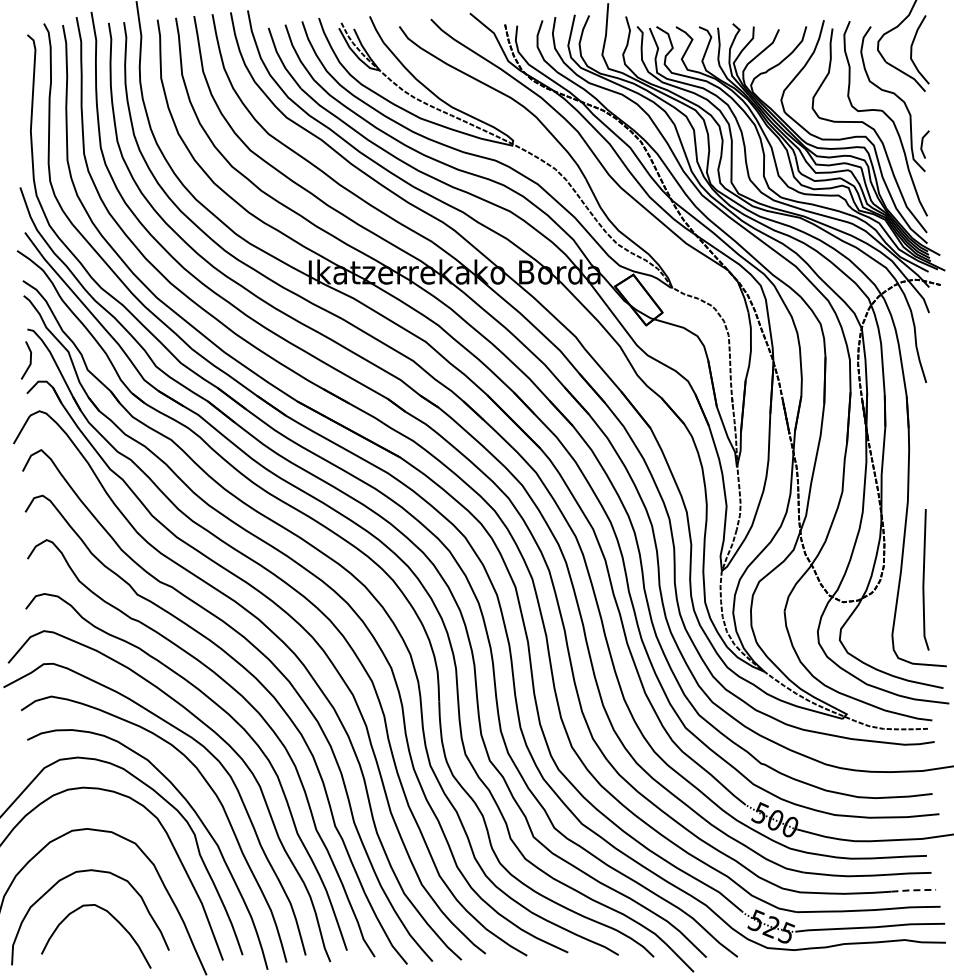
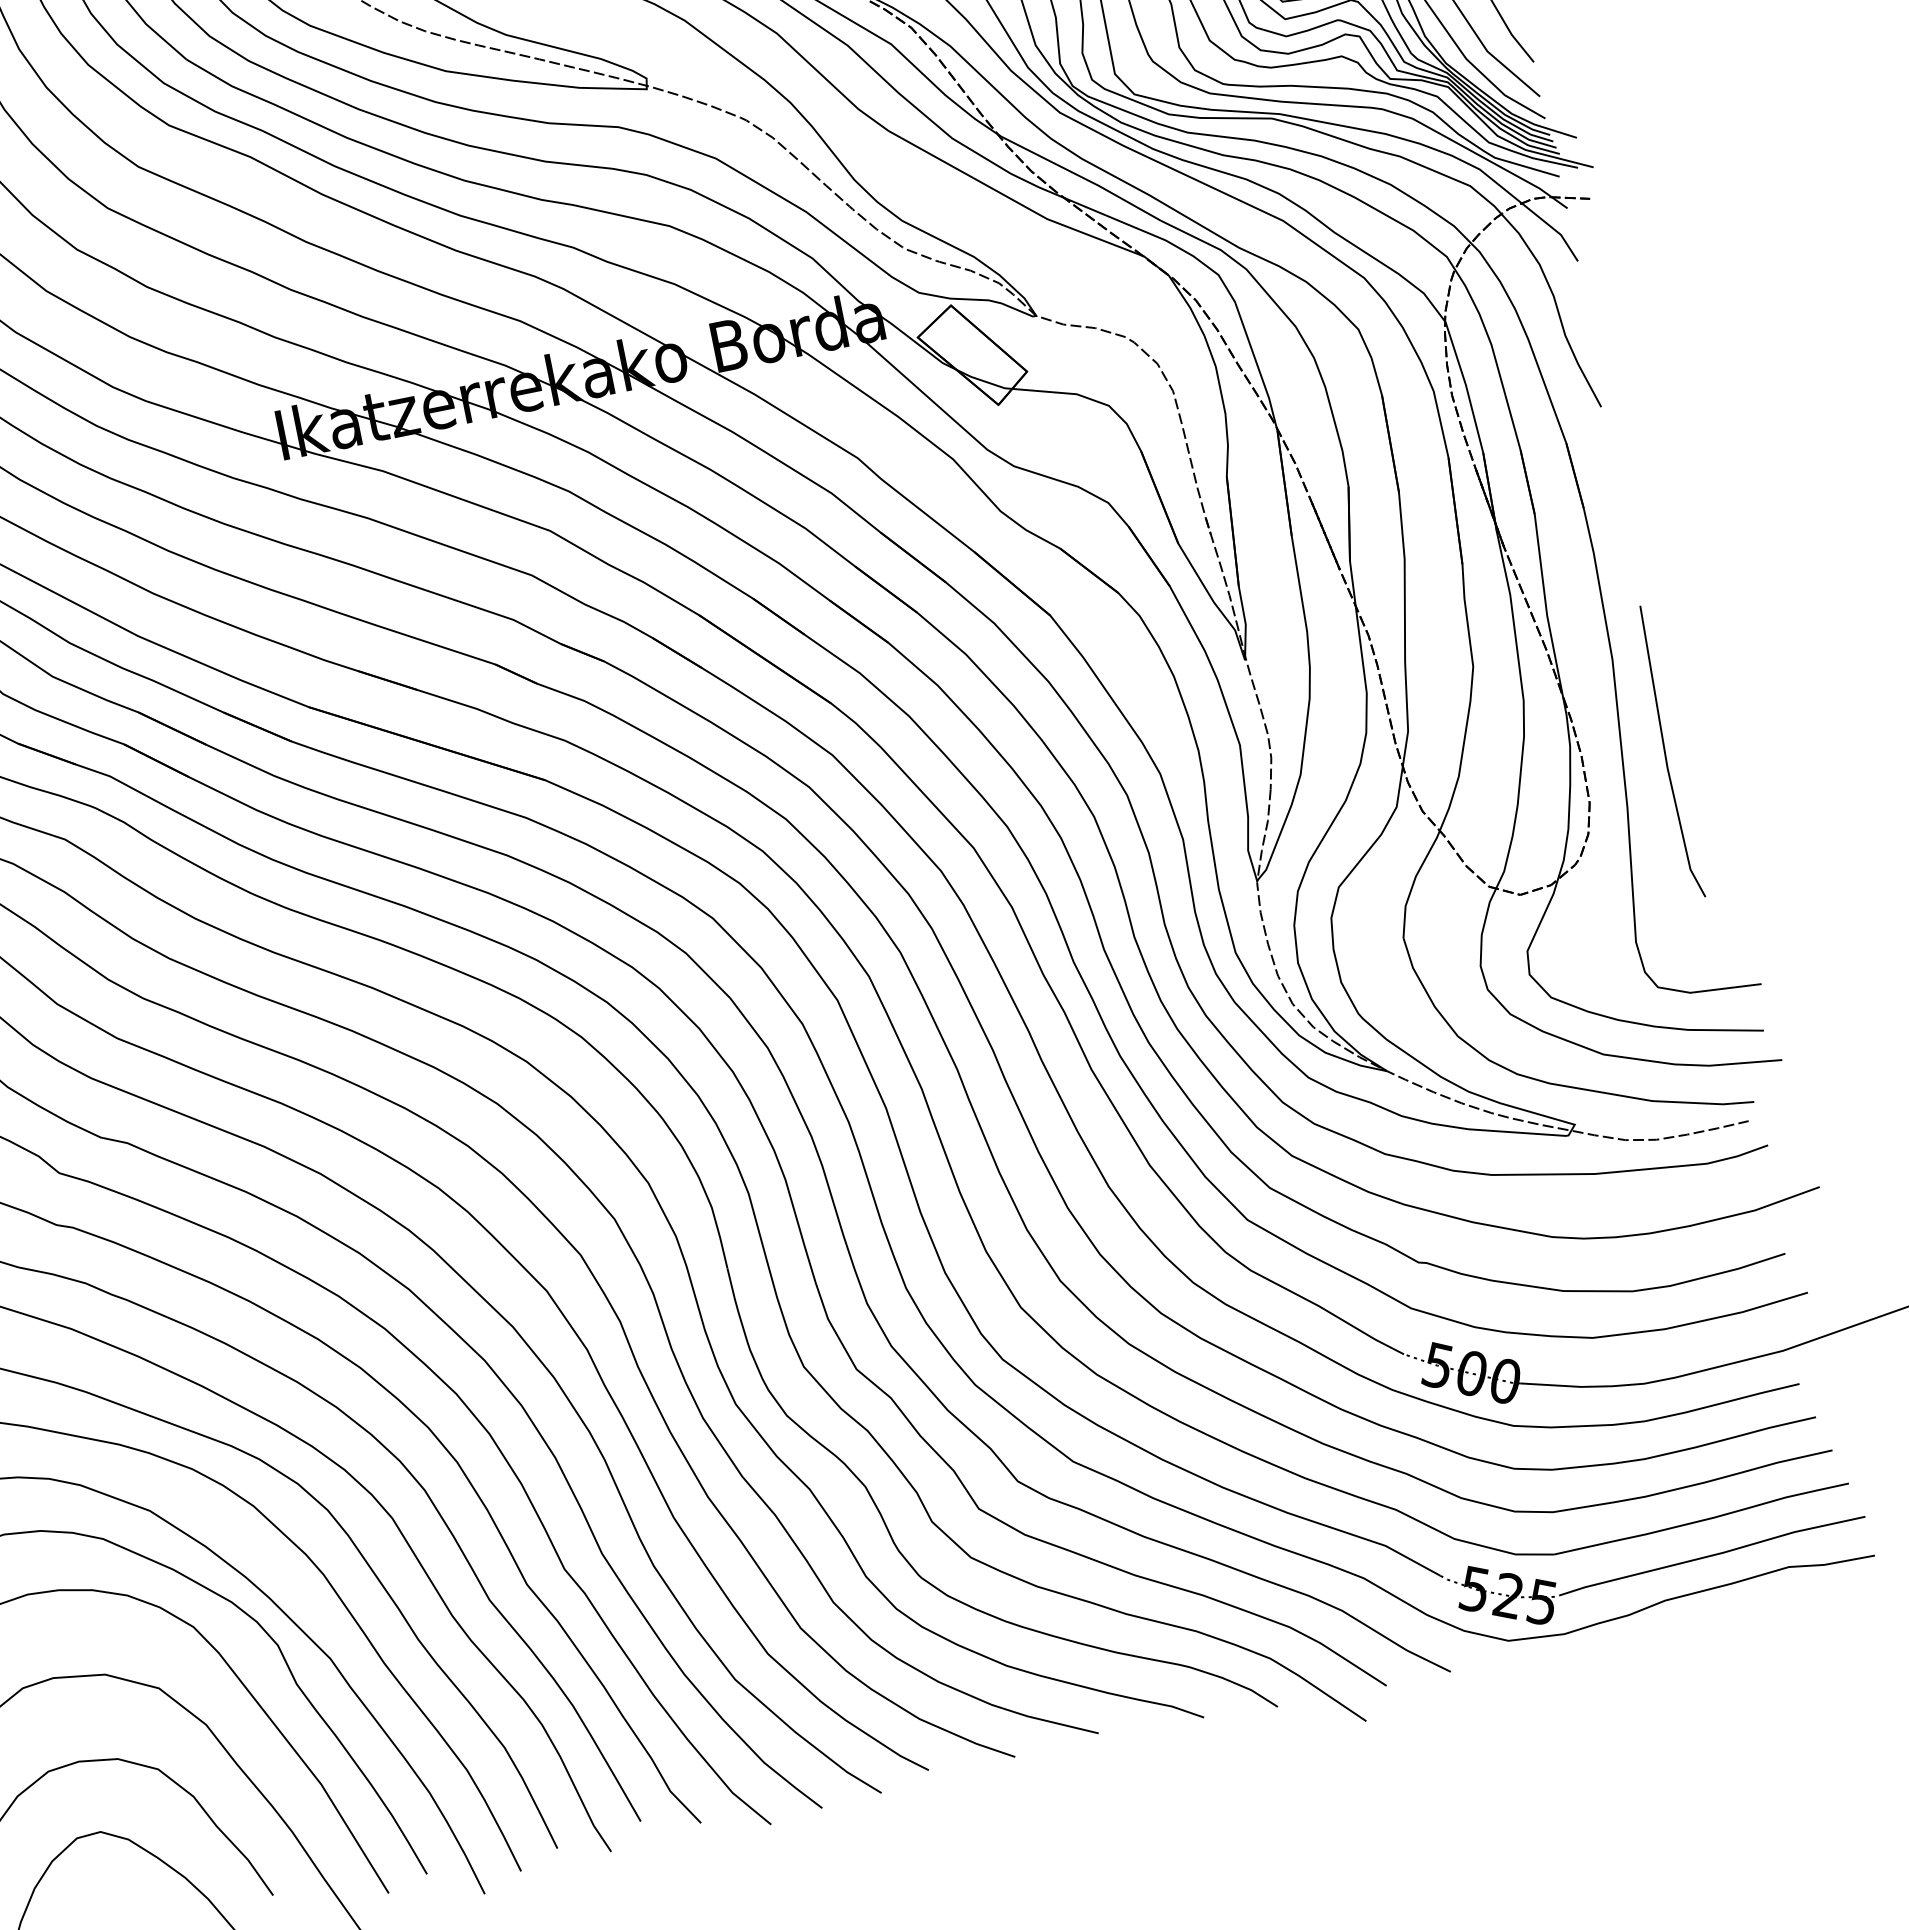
line: (924, 579) -> (1666, 751), moved
line: (913, 890) -> (1786, 1461), dashed -> solid

